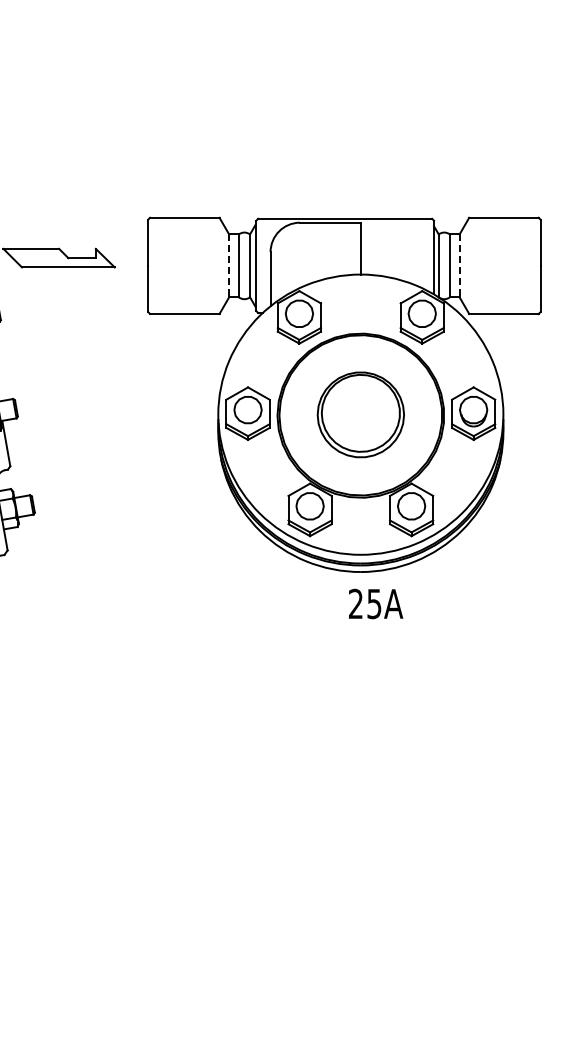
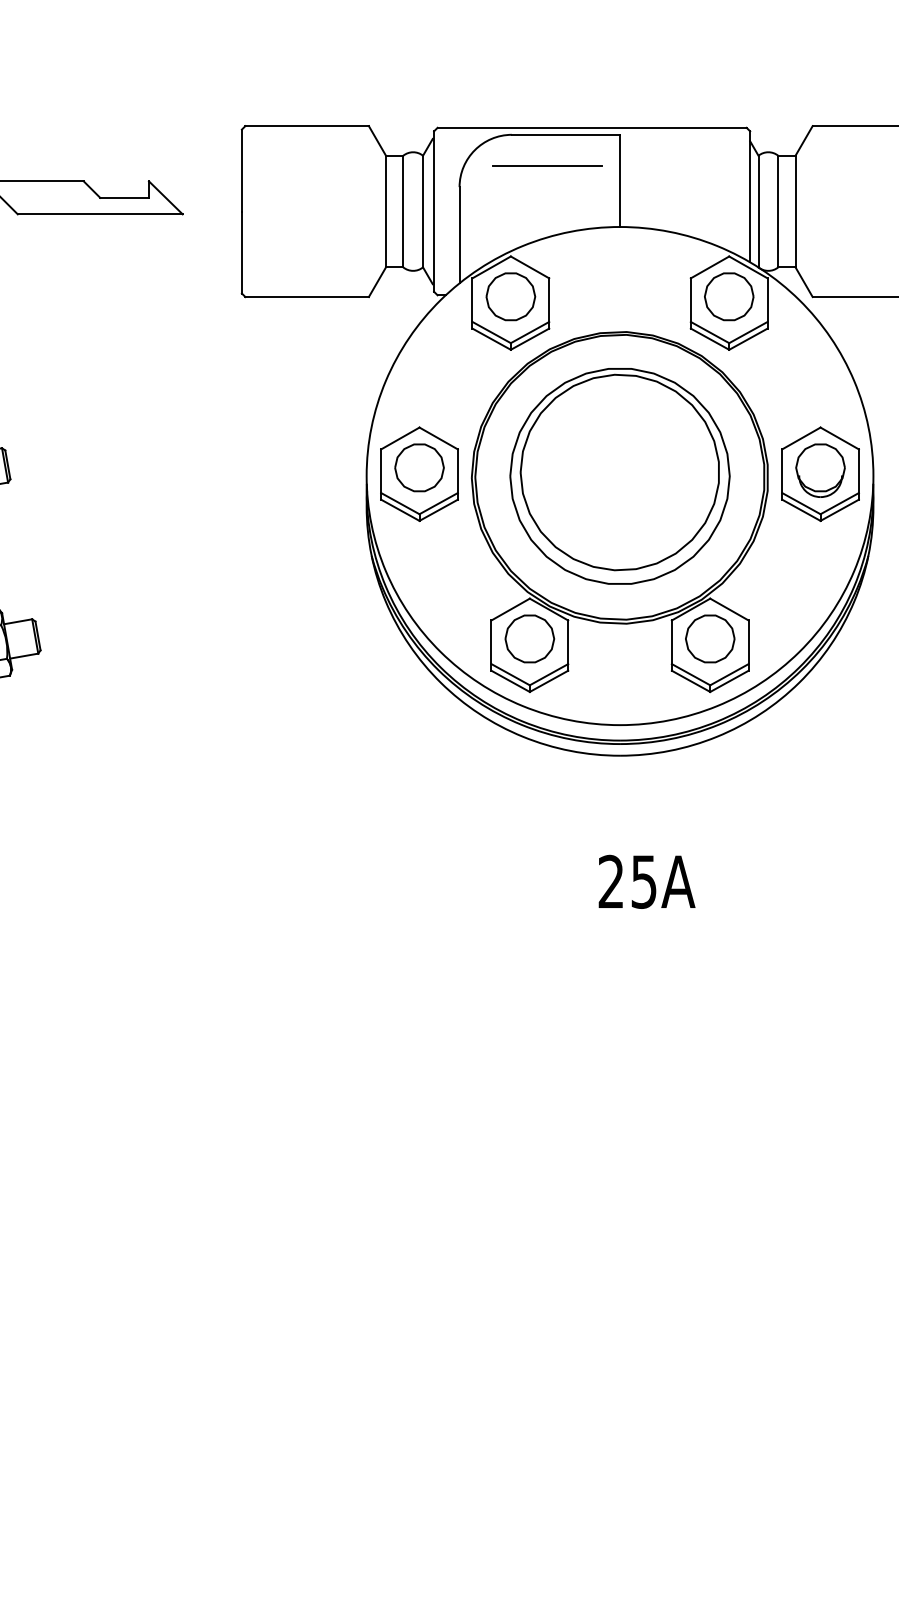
line: (319, 240) -> (546, 166), added
line: (229, 266) -> (386, 212), dashed -> solid
line: (459, 266) -> (795, 212), dashed -> solid
part: (360, 414) -> (619, 475), size x1.43
text: (376, 603) -> (647, 880), moved

